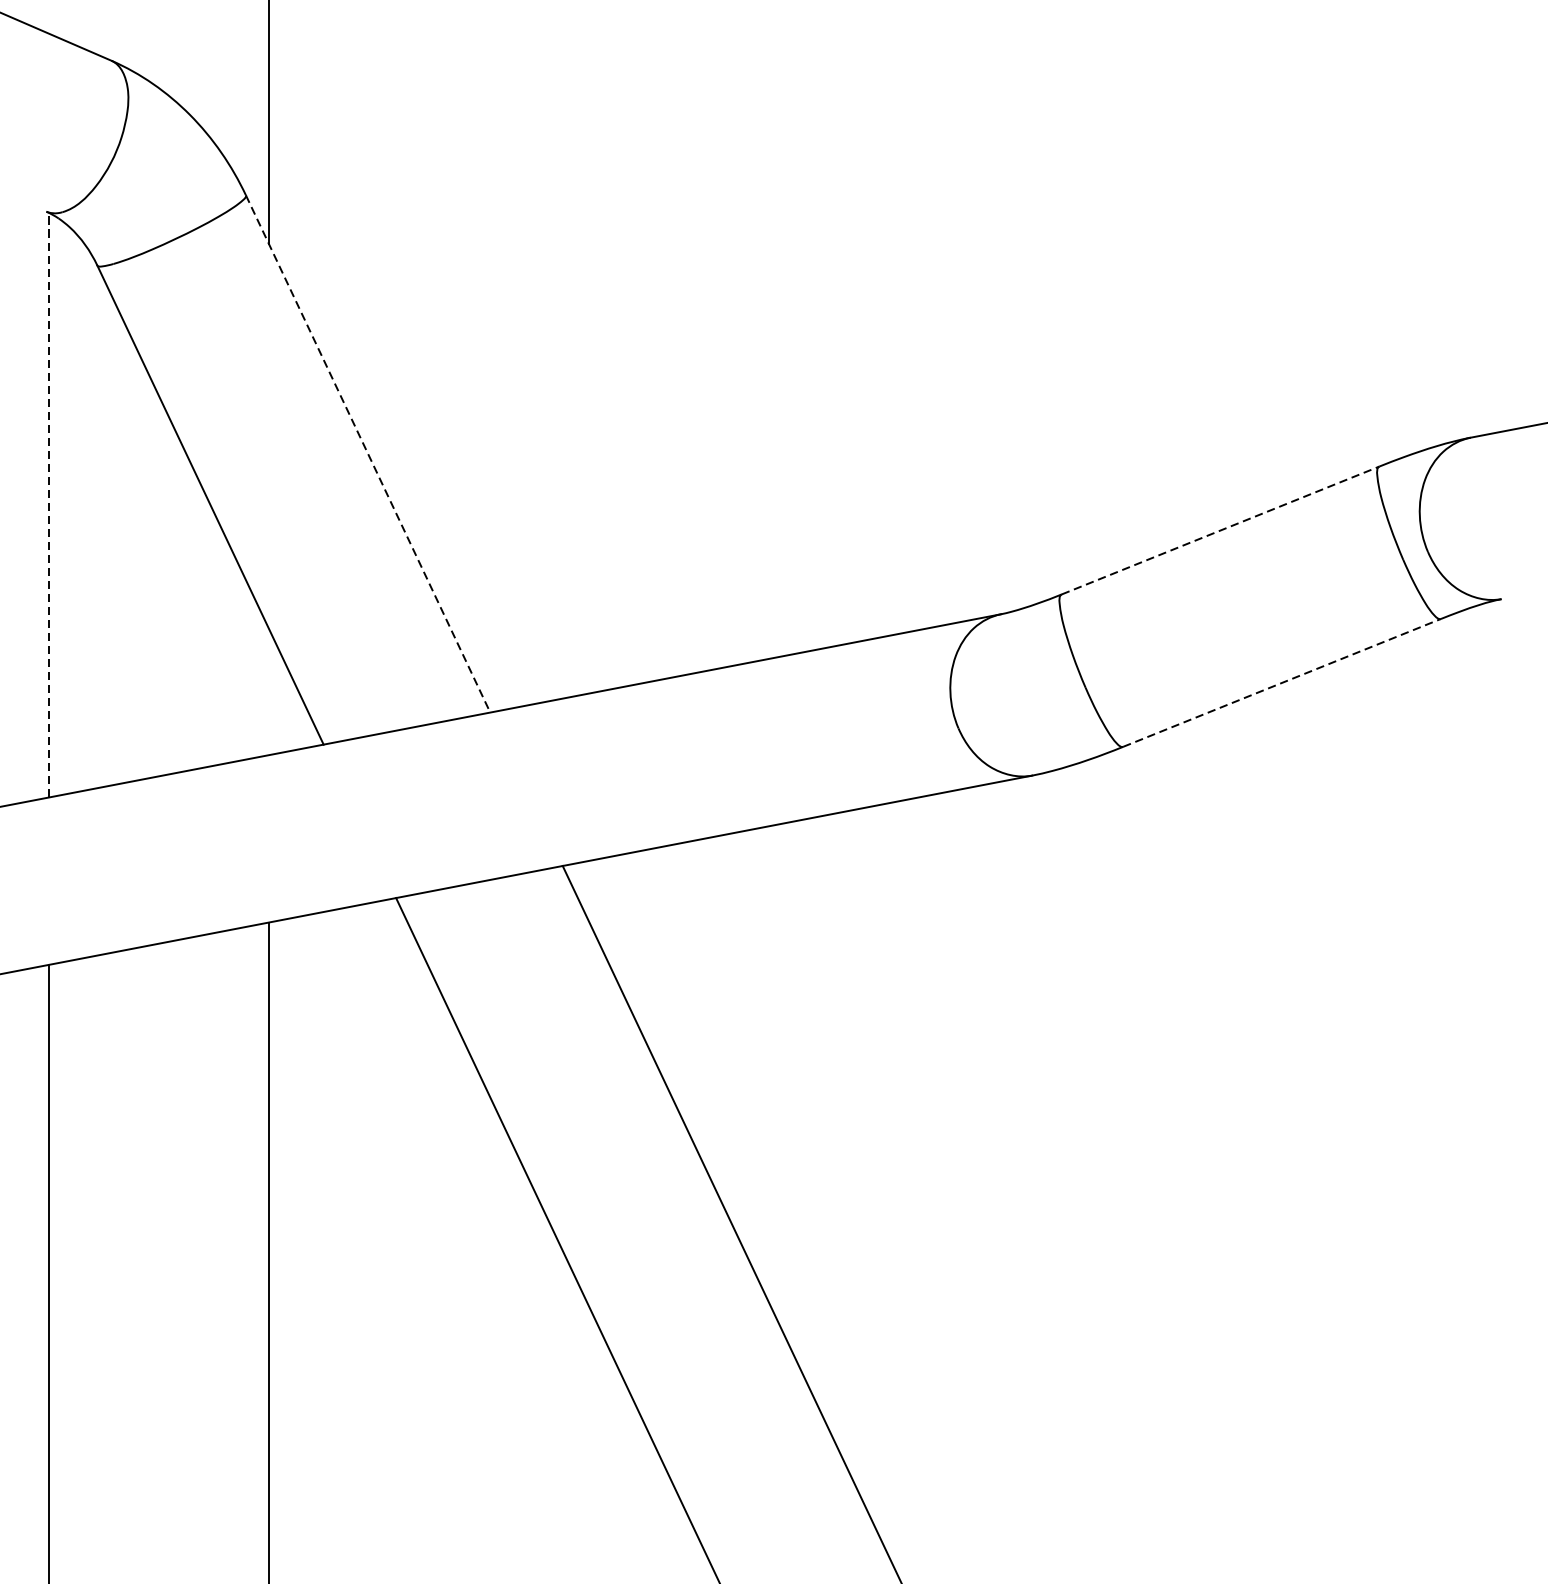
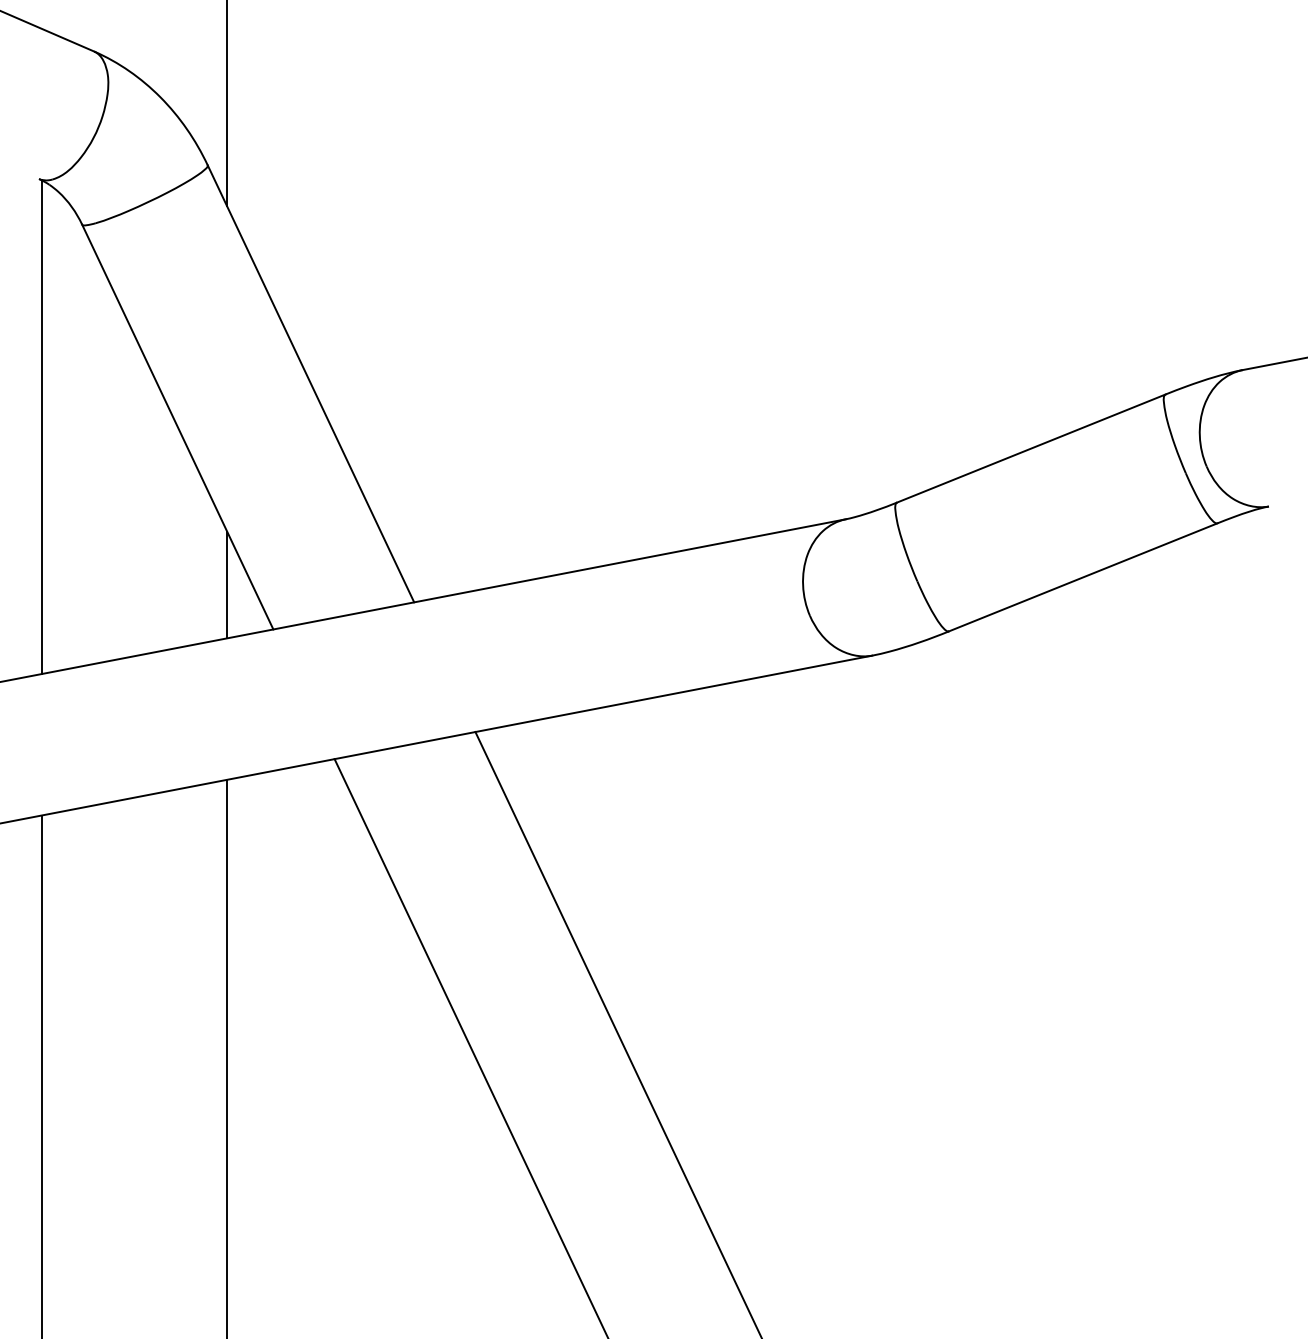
line: (367, 453) -> (310, 383), dashed -> solid
line: (49, 505) -> (41, 427), dashed -> solid
line: (1220, 530) -> (1031, 448), dashed -> solid
line: (1282, 683) -> (1083, 577), dashed -> solid
line: (269, 691) -> (227, 584), added

